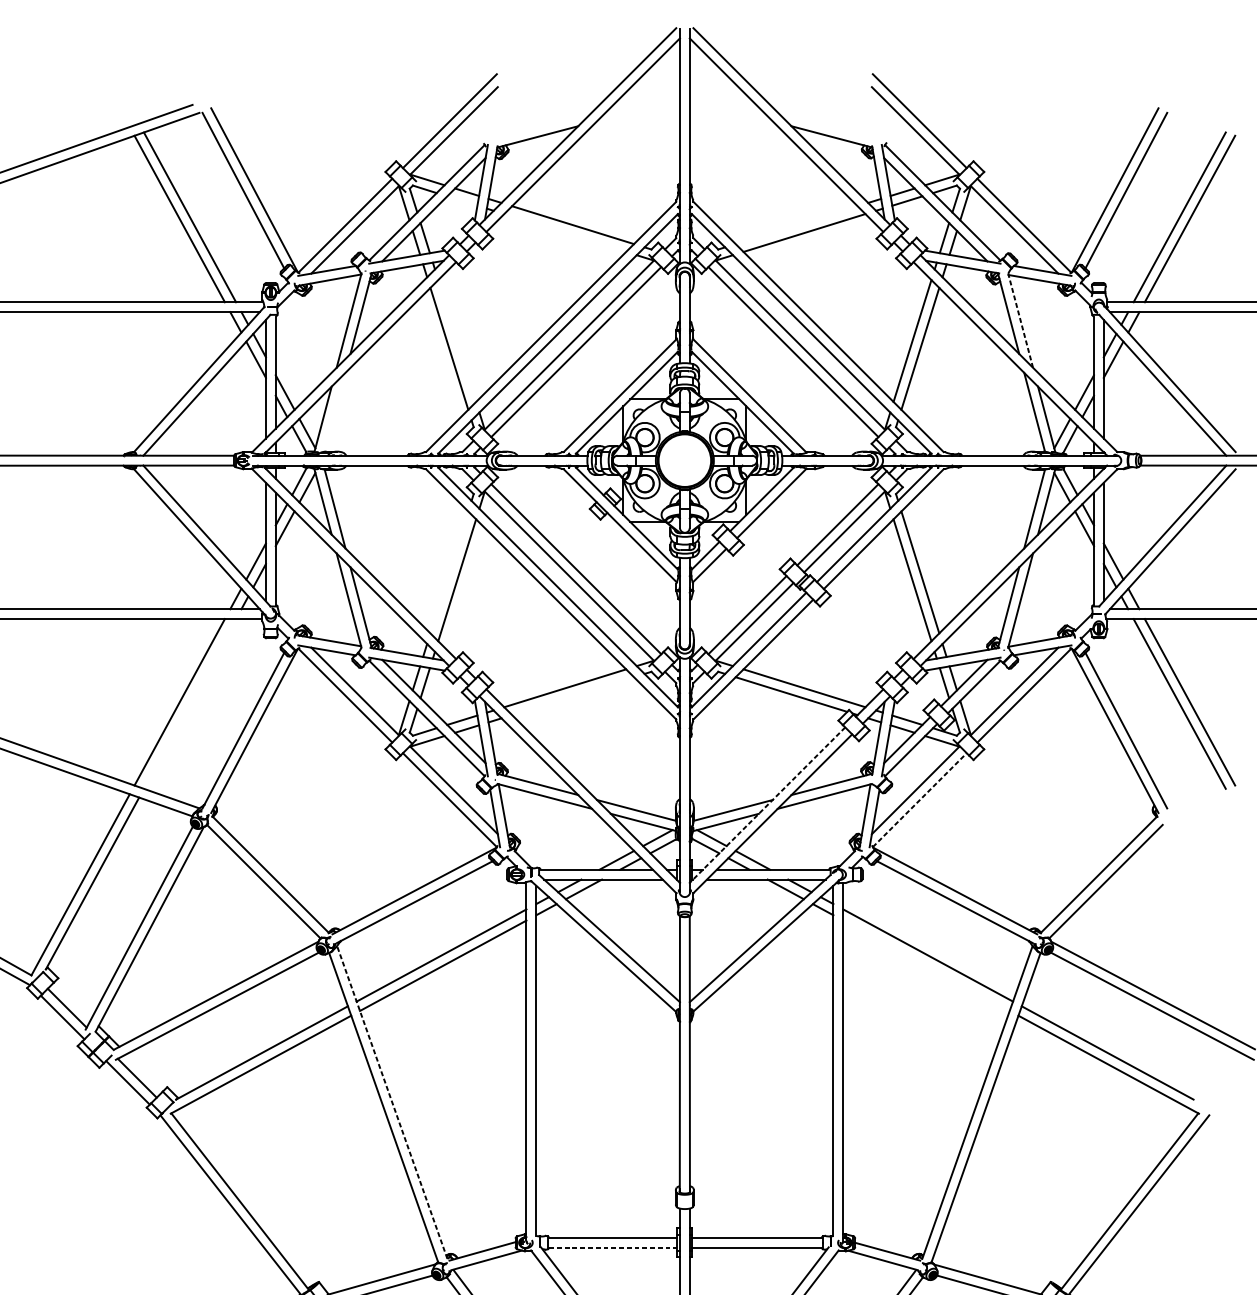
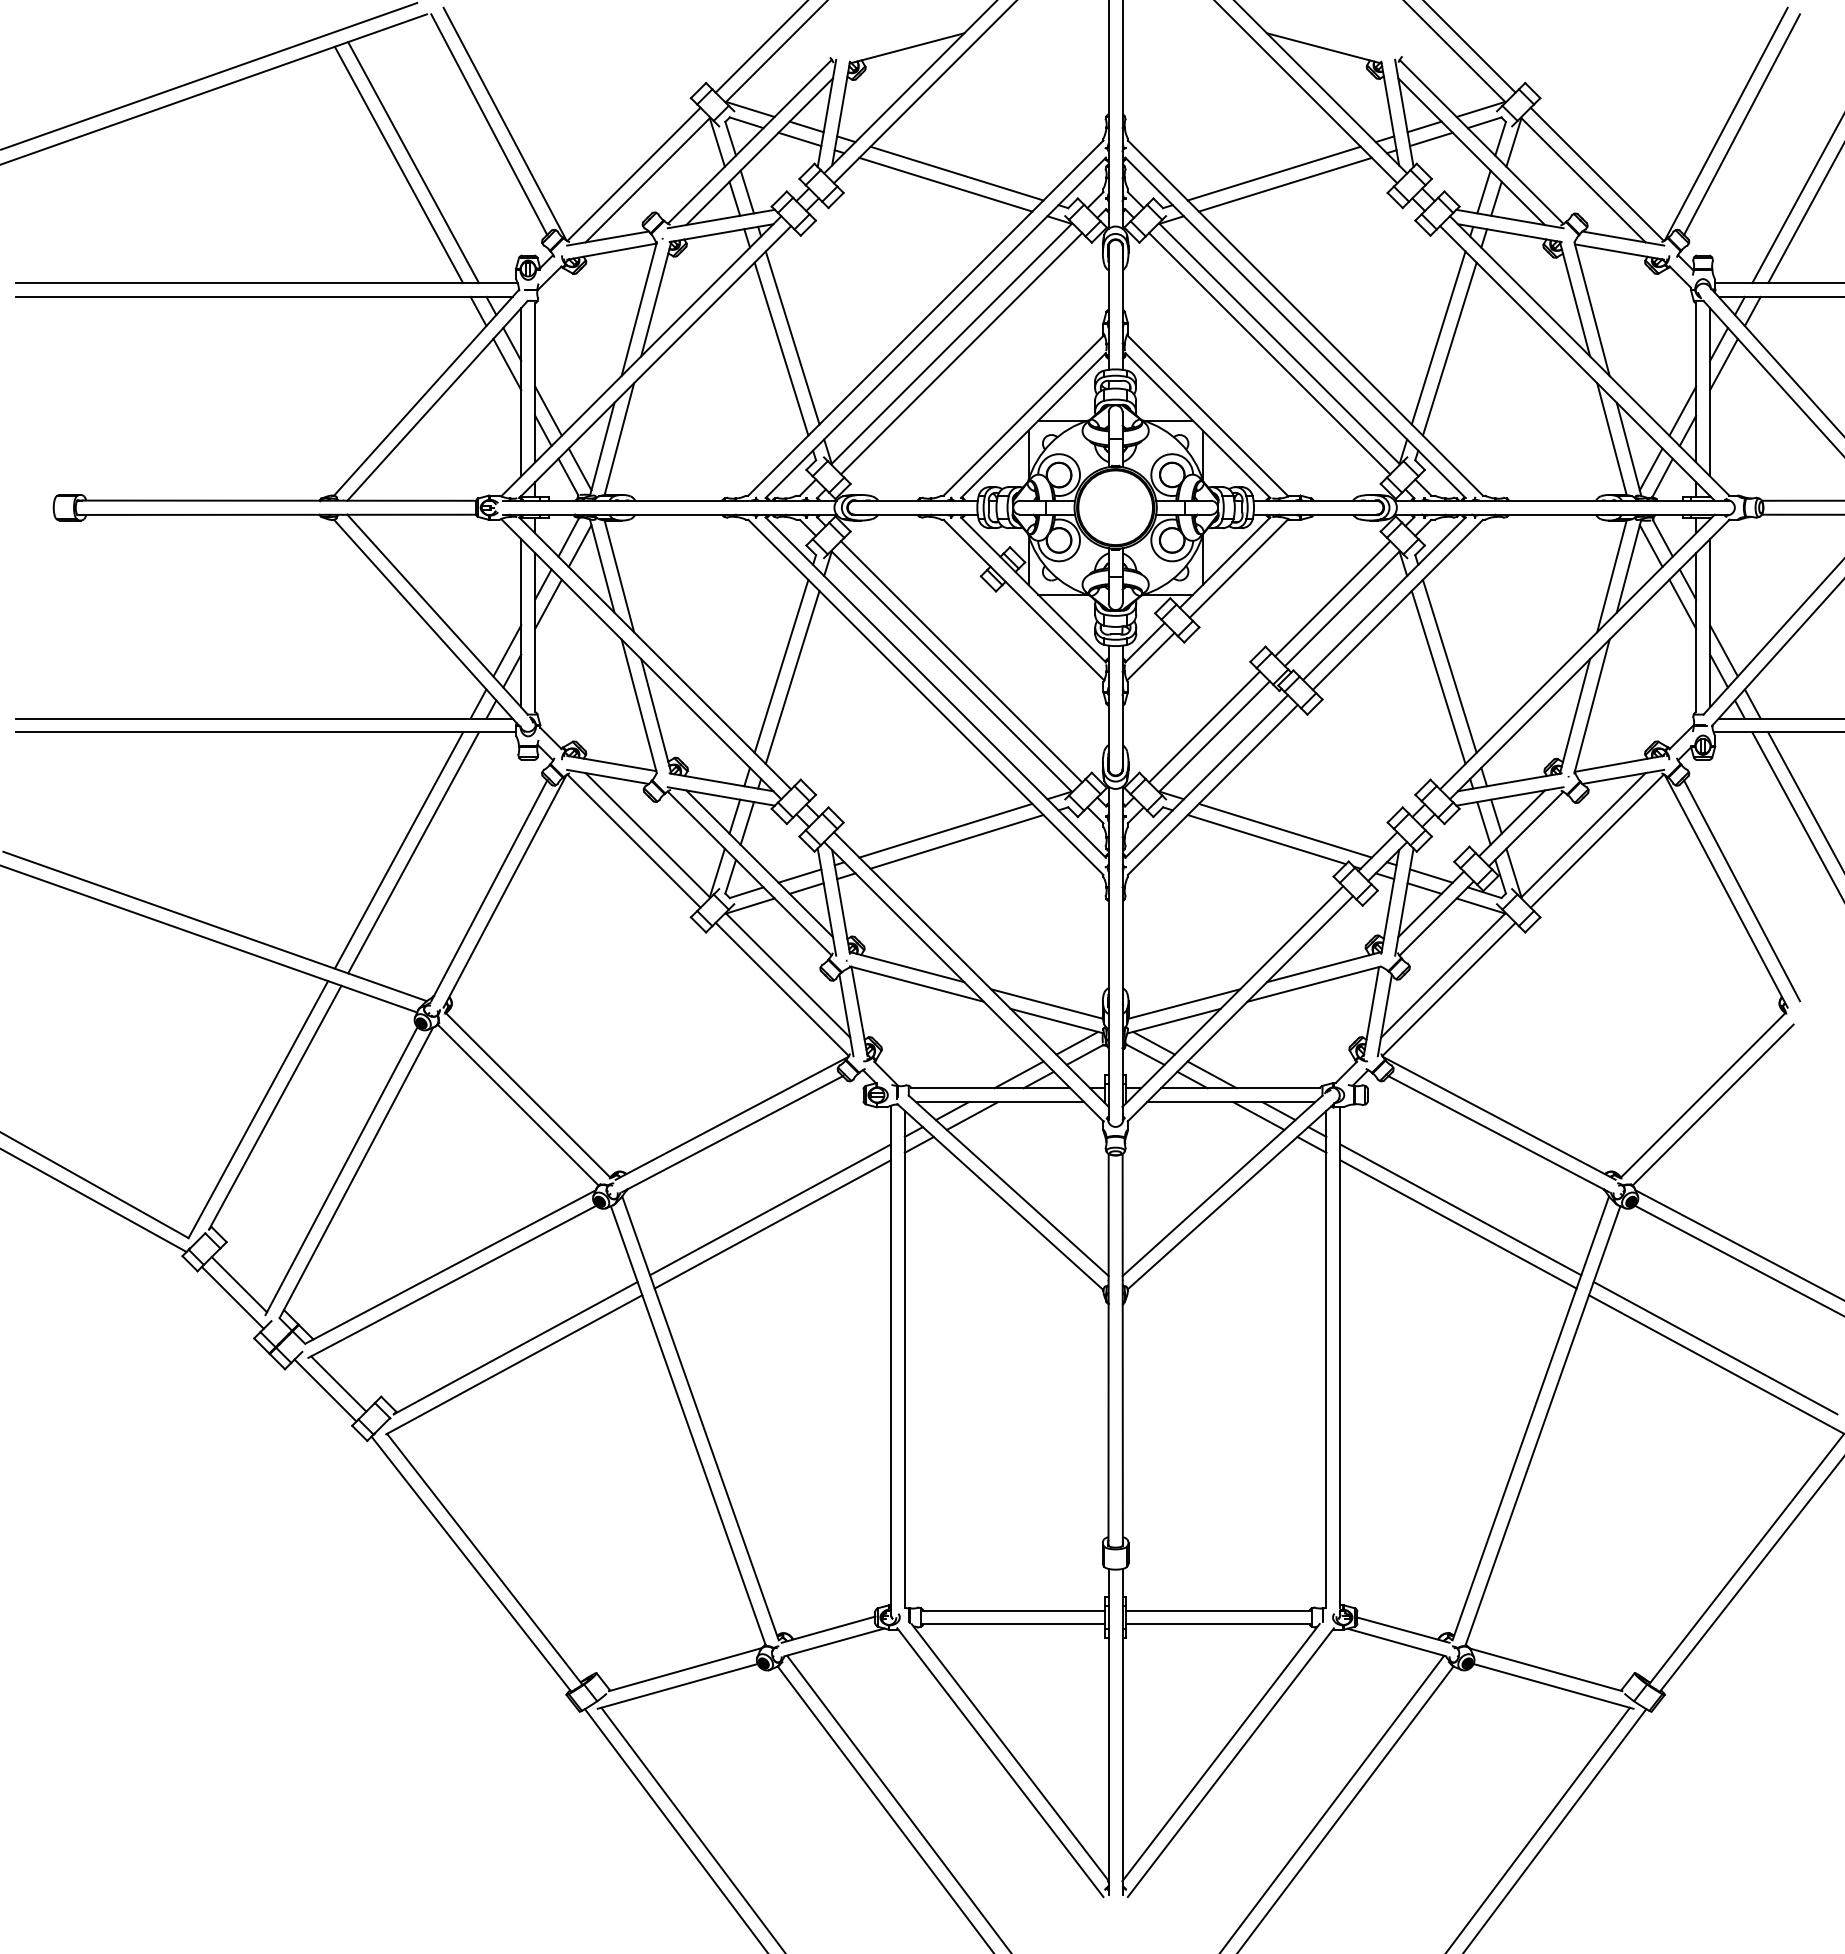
line: (462, 201) -> (799, 139), added
line: (796, 225) -> (1273, 173), added
line: (564, 232) -> (945, 184), added
line: (1020, 320) -> (1592, 309), dashed -> solid
line: (457, 340) -> (792, 337), added
line: (335, 412) -> (619, 439), added
line: (449, 571) -> (781, 665), added
line: (572, 695) -> (956, 841), added
line: (189, 703) -> (413, 852), added
line: (920, 800) -> (1449, 989), dashed -> solid
line: (767, 805) -> (1232, 996), dashed -> solid
line: (926, 965) -> (1458, 1224), added
line: (392, 1101) -> (700, 1417), dashed -> solid
line: (613, 1247) -> (1014, 1624), dashed -> solid

